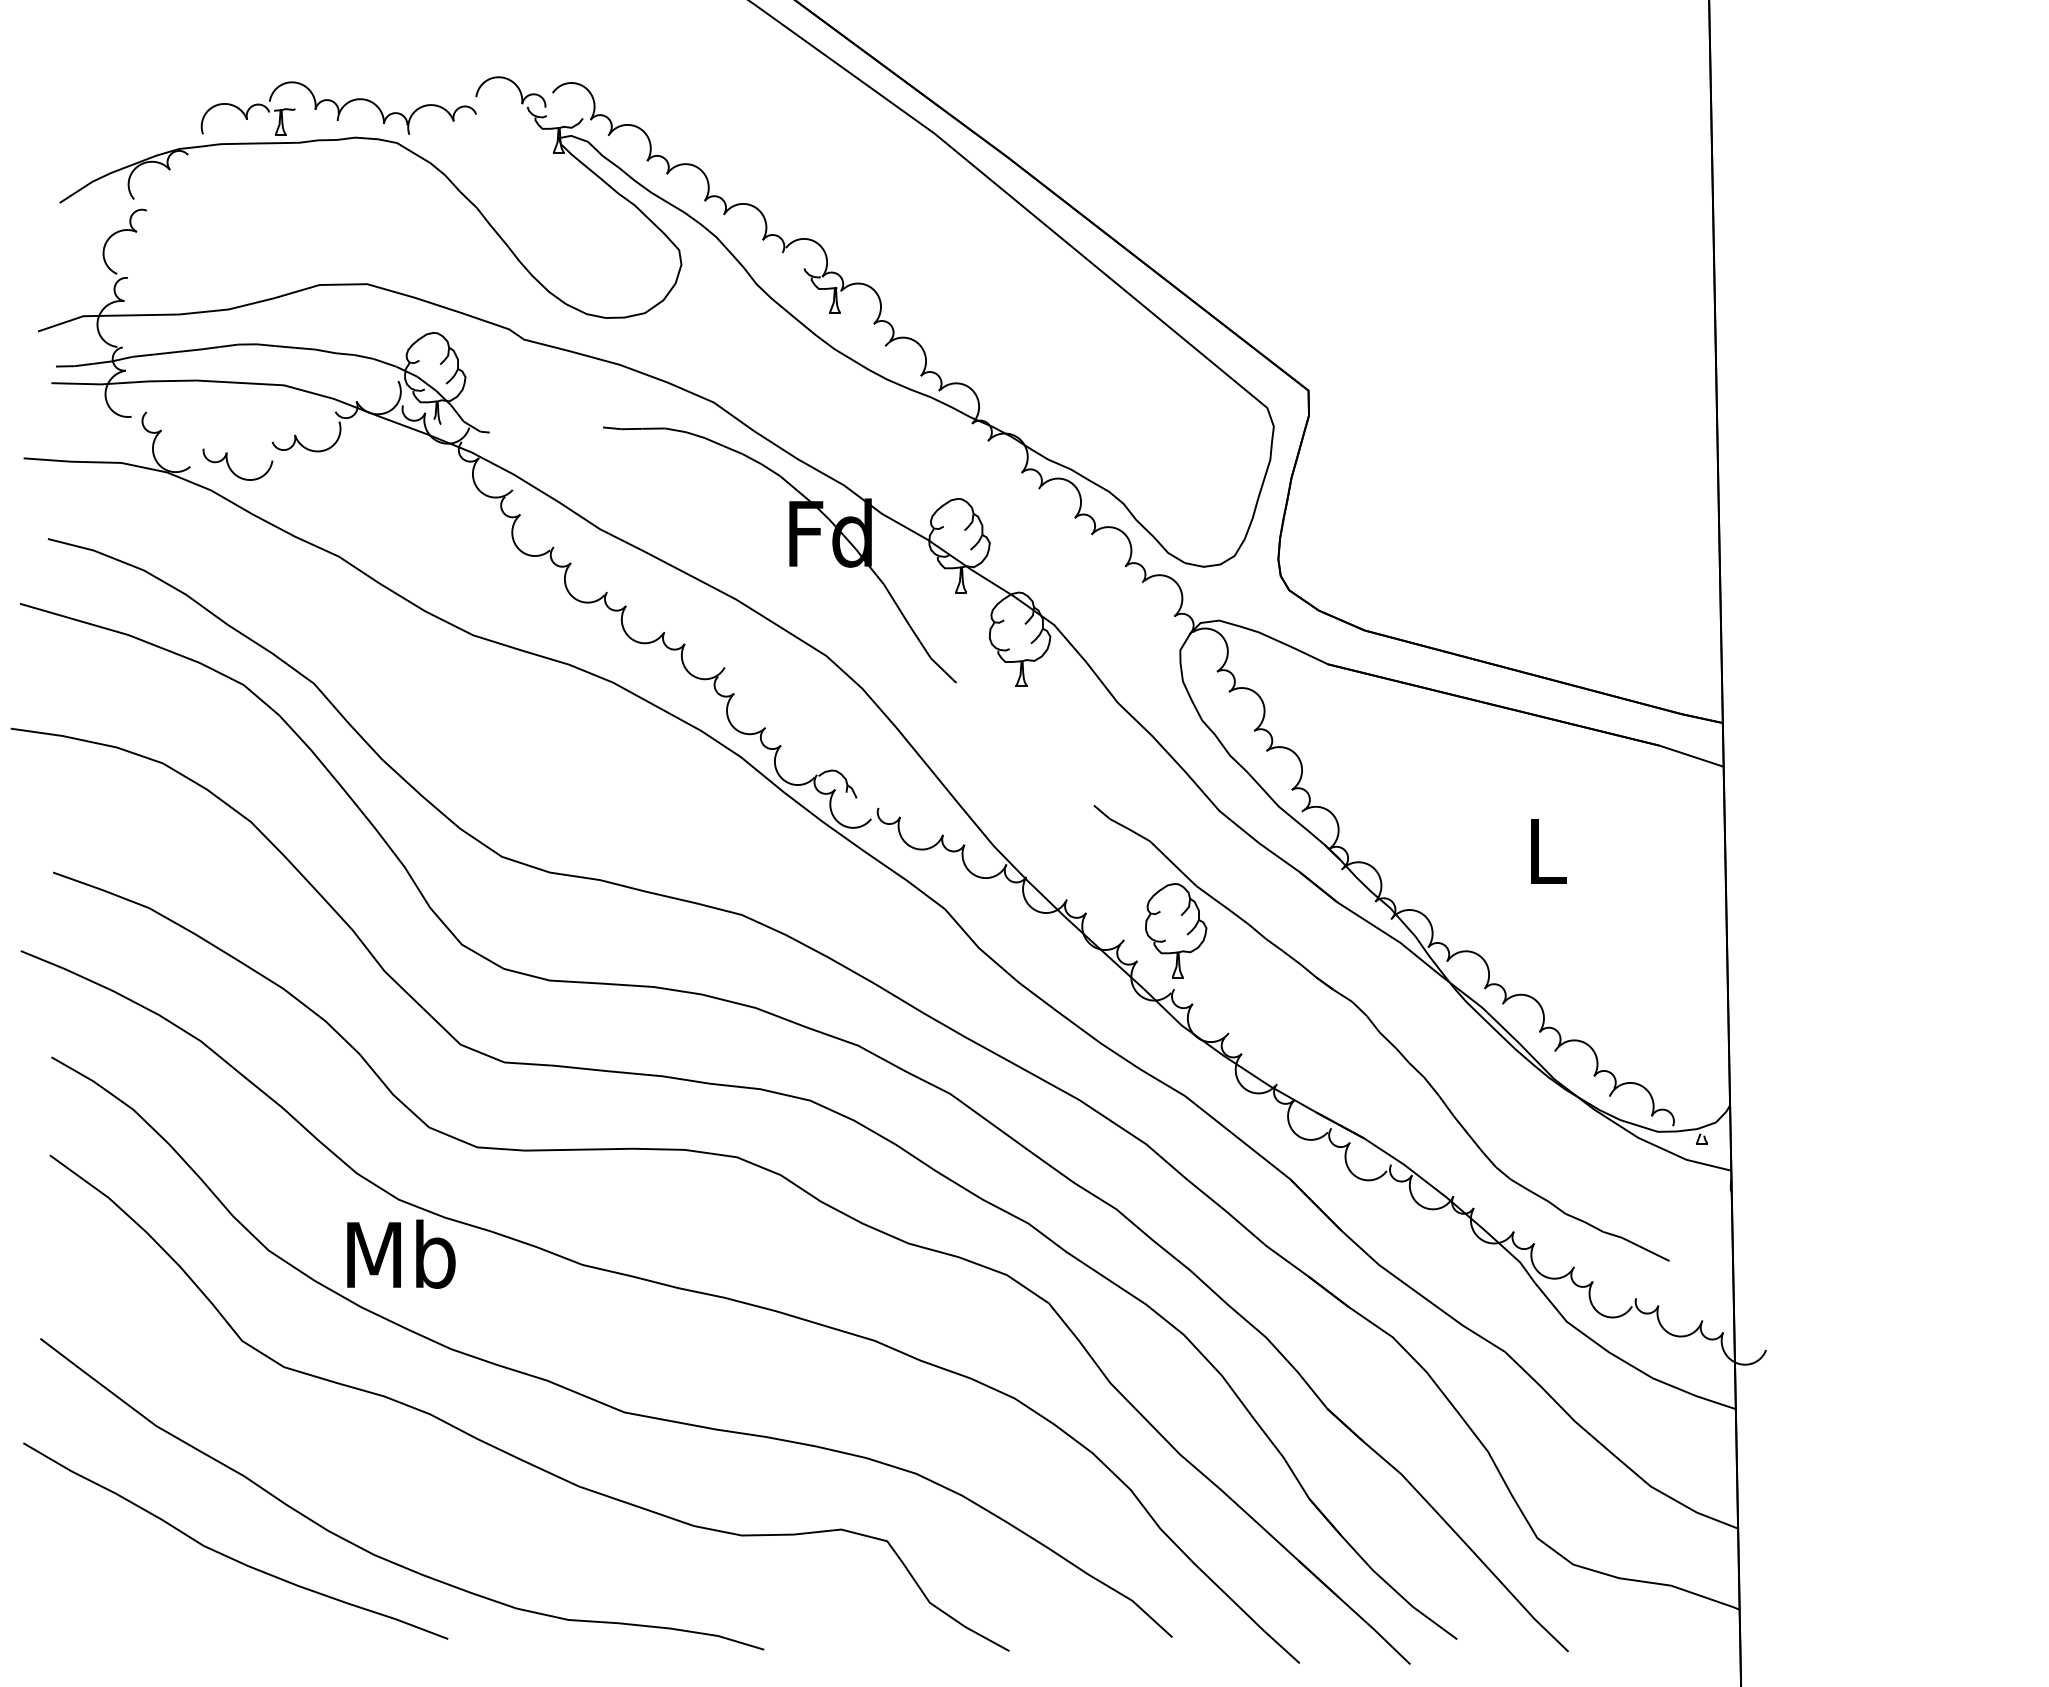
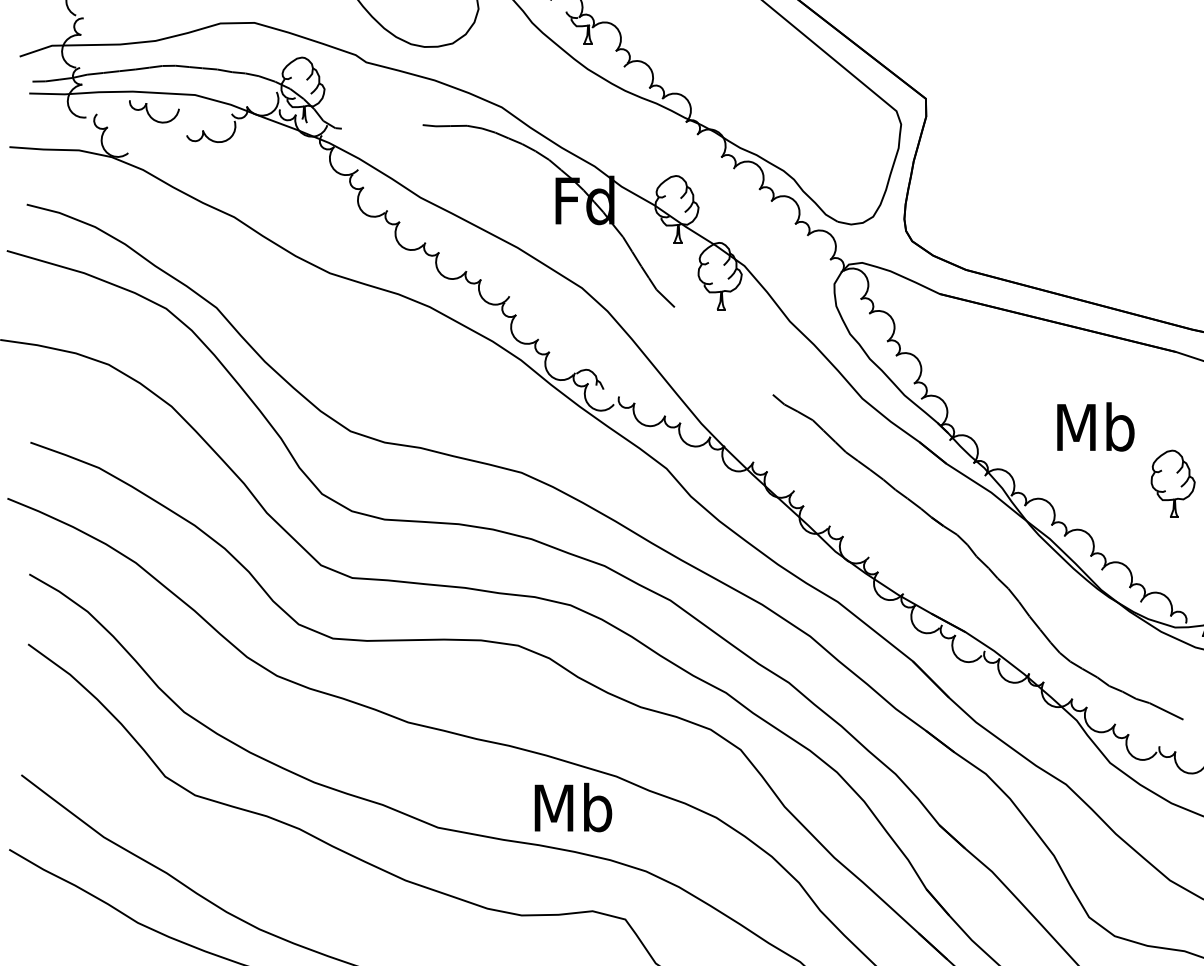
part: (231, 468) -> (149, 114), moved
text: (1546, 850) -> (1095, 426), L -> Mb
part: (1176, 930) -> (1173, 483), moved
text: (401, 1253) -> (573, 807), moved

